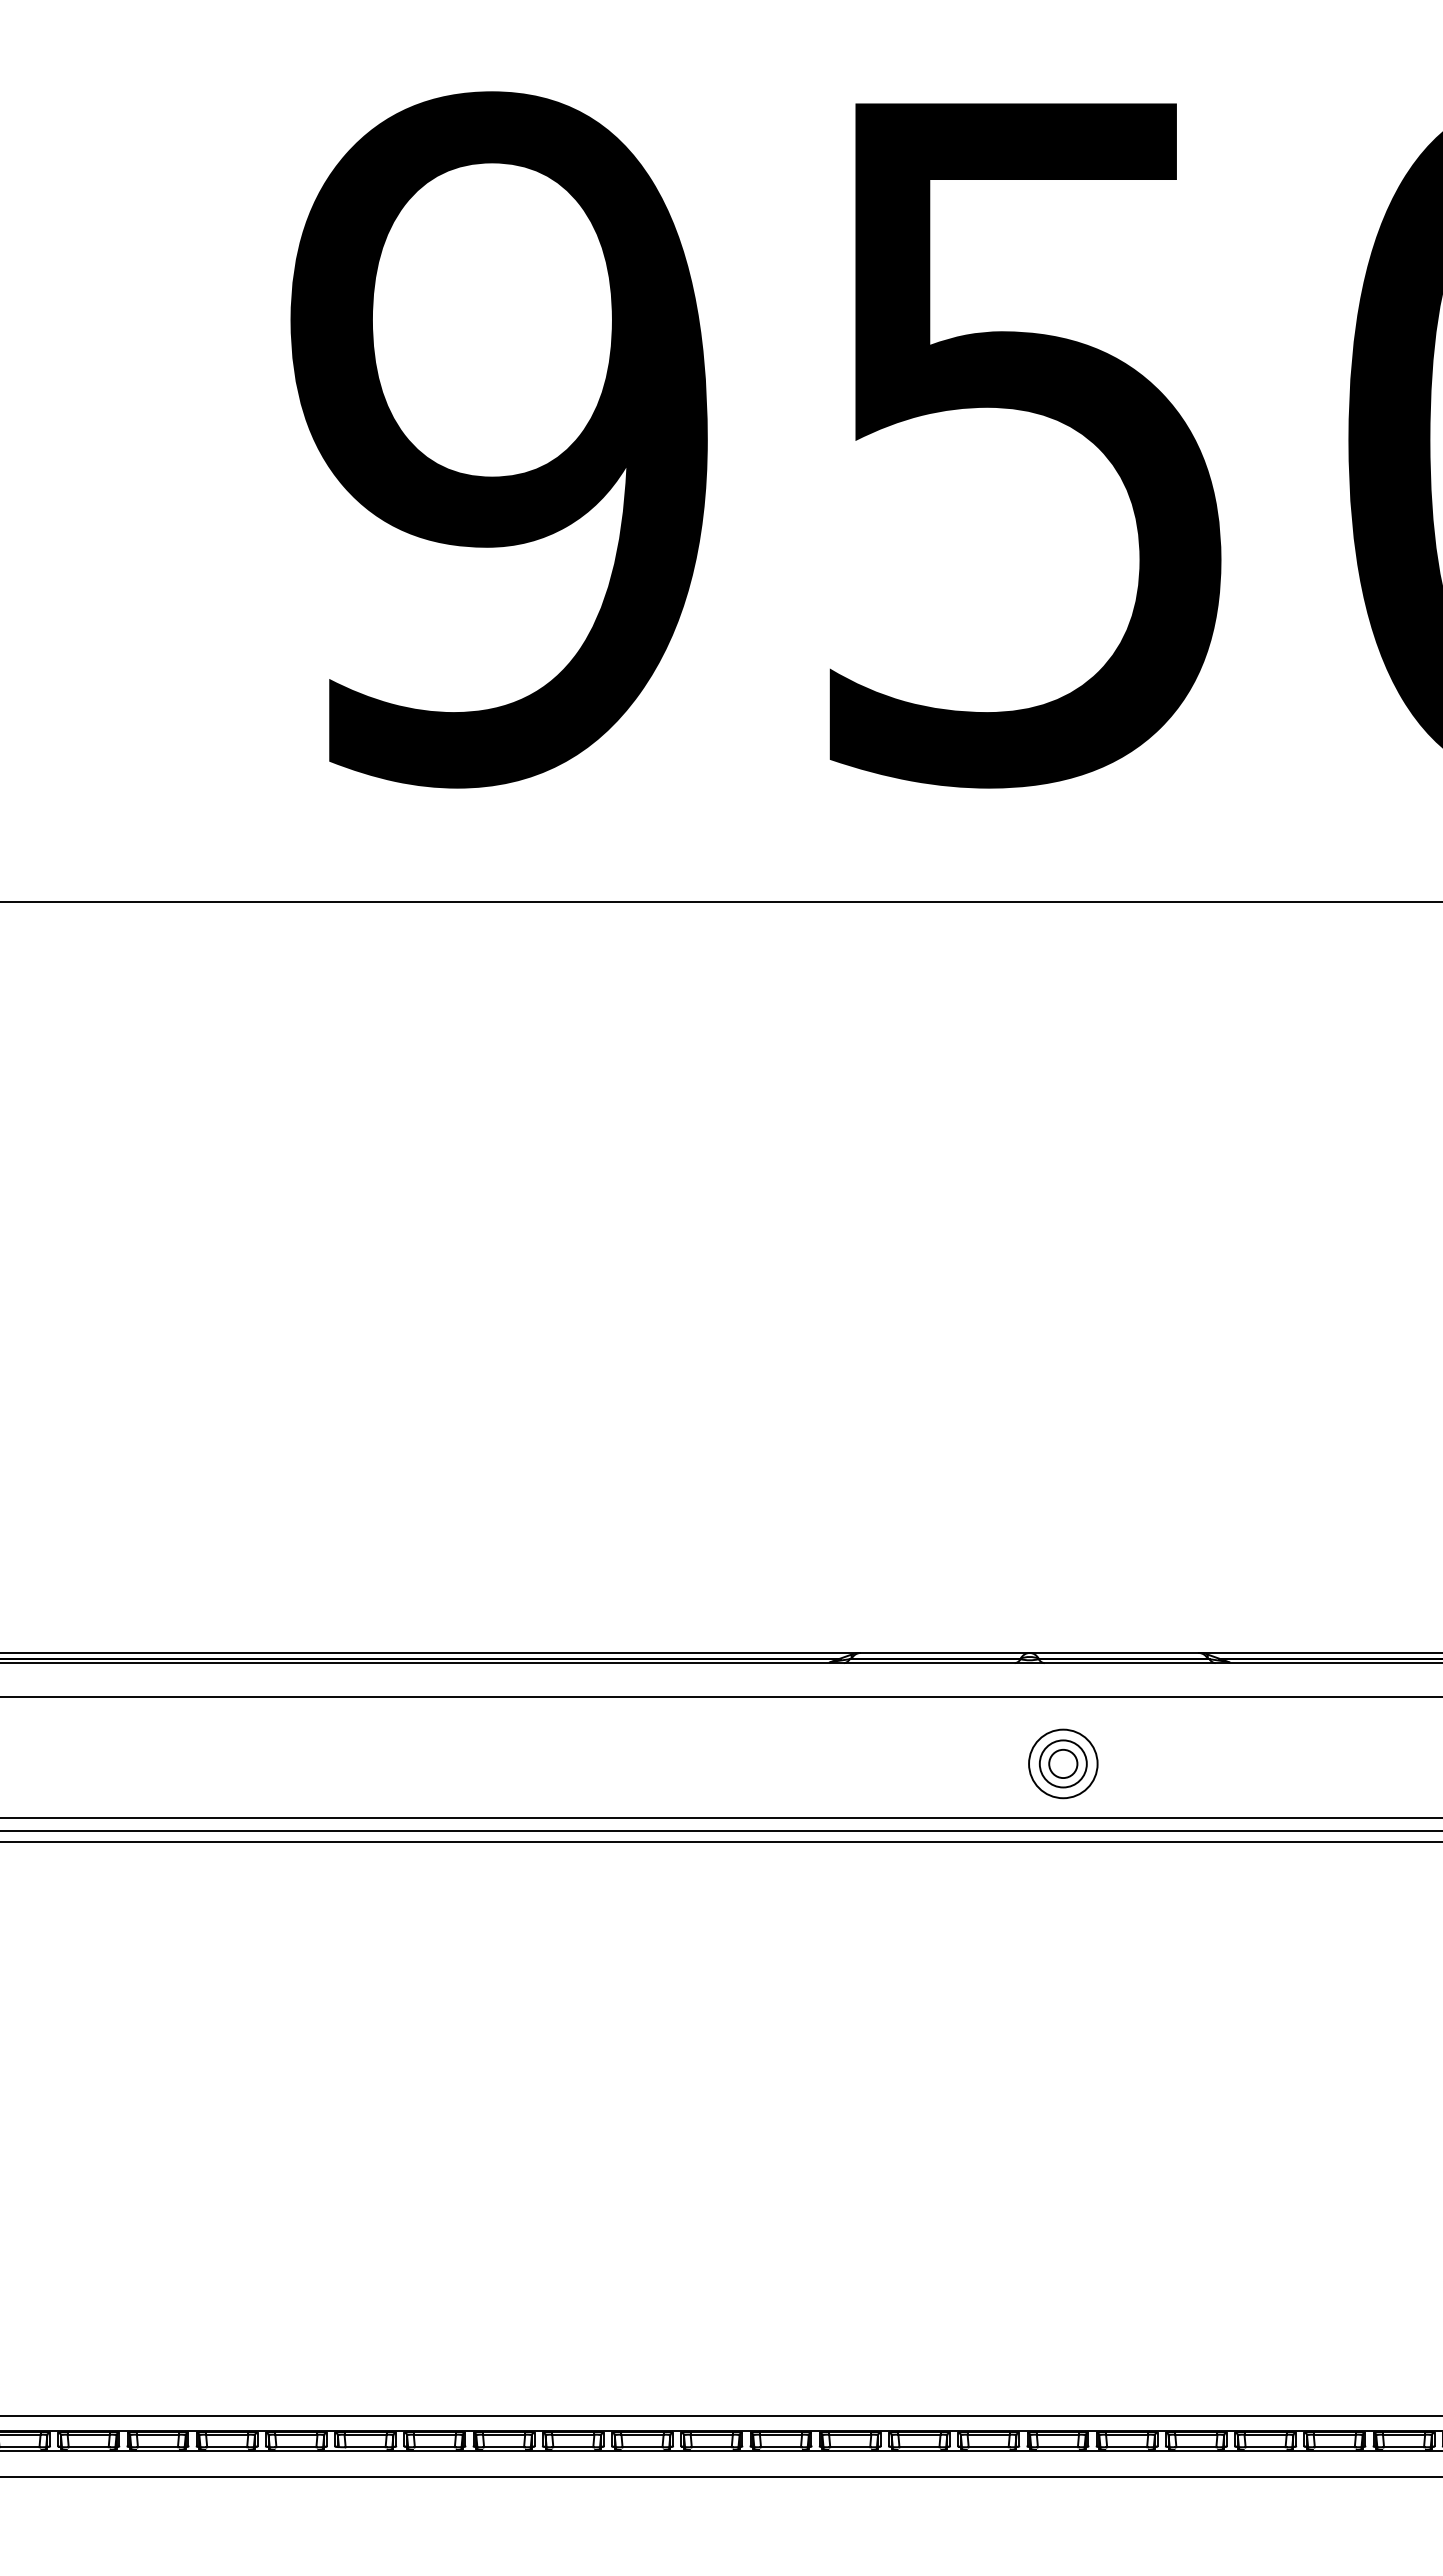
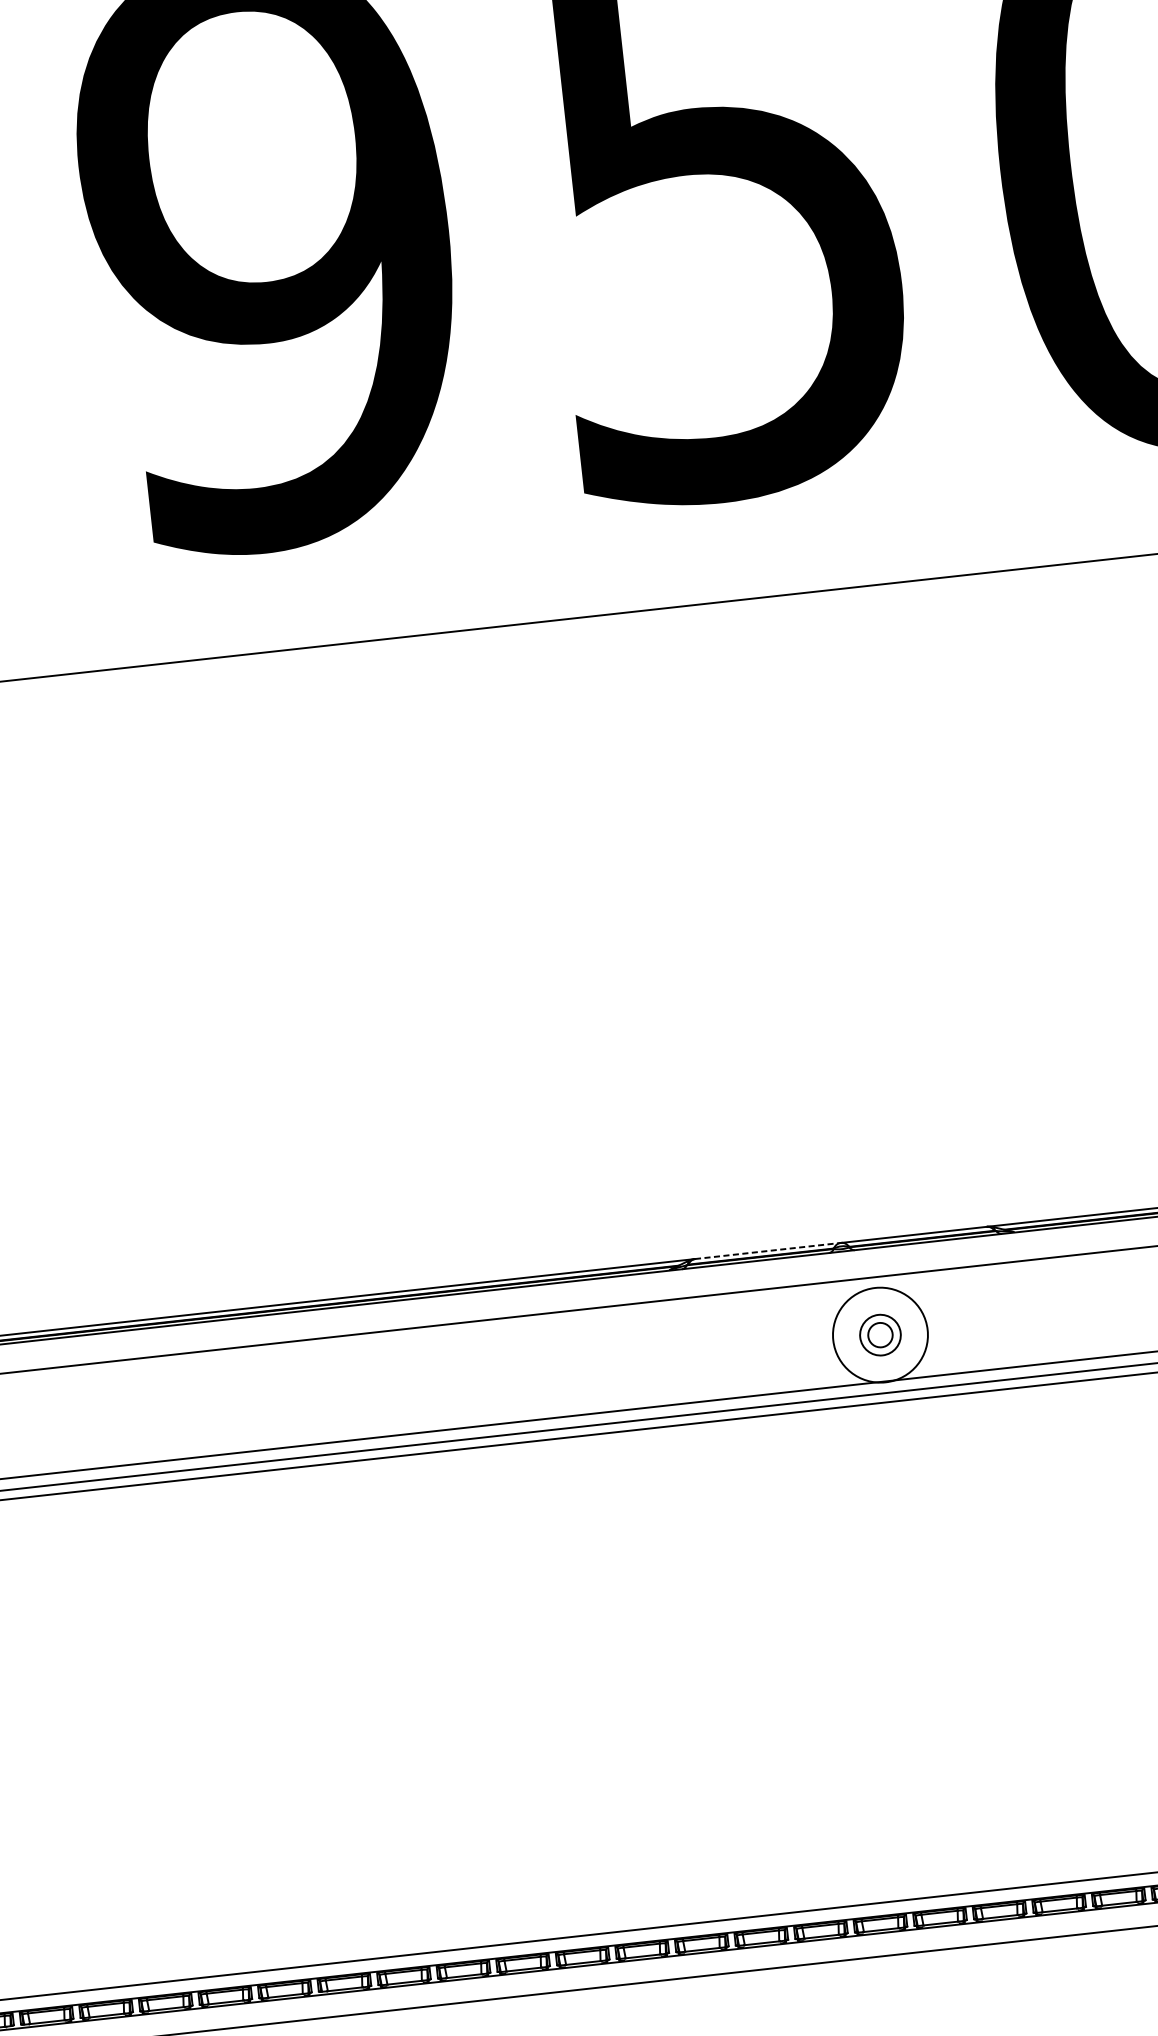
line: (944, 1653) -> (767, 1251), solid -> dashed
circle: (1063, 1763) -> (880, 1334), size x1.6

